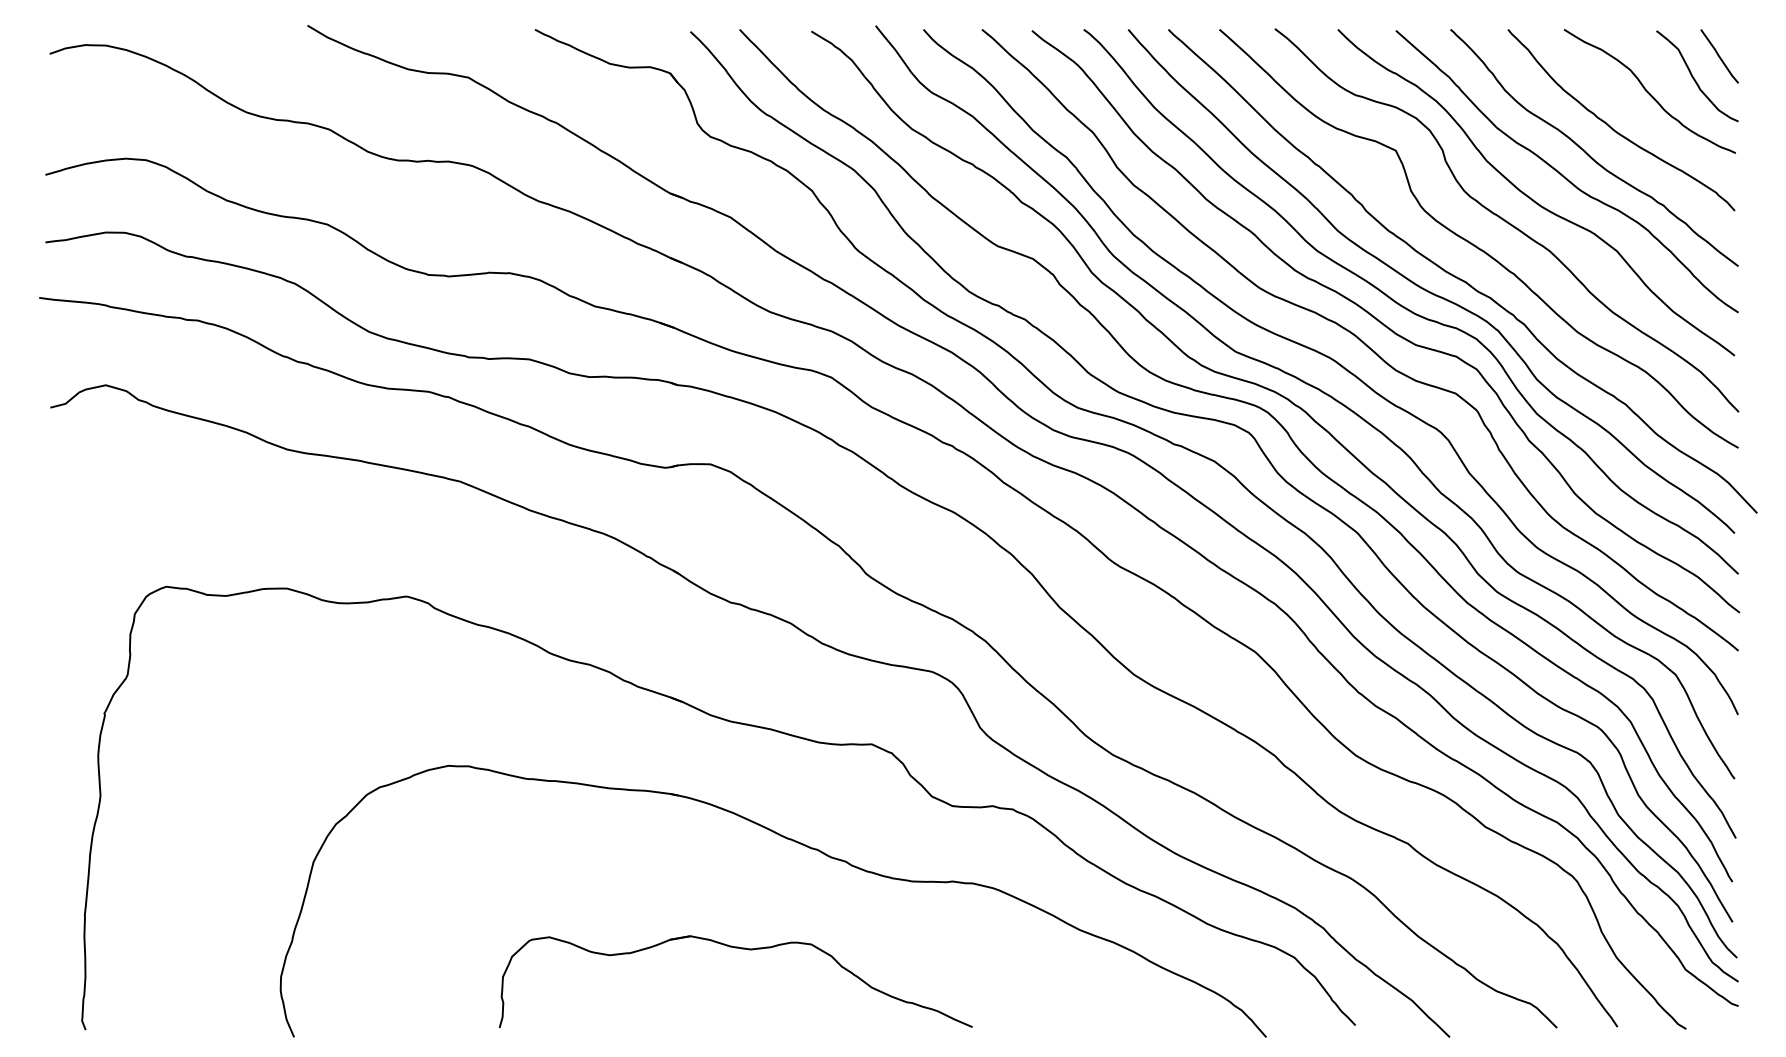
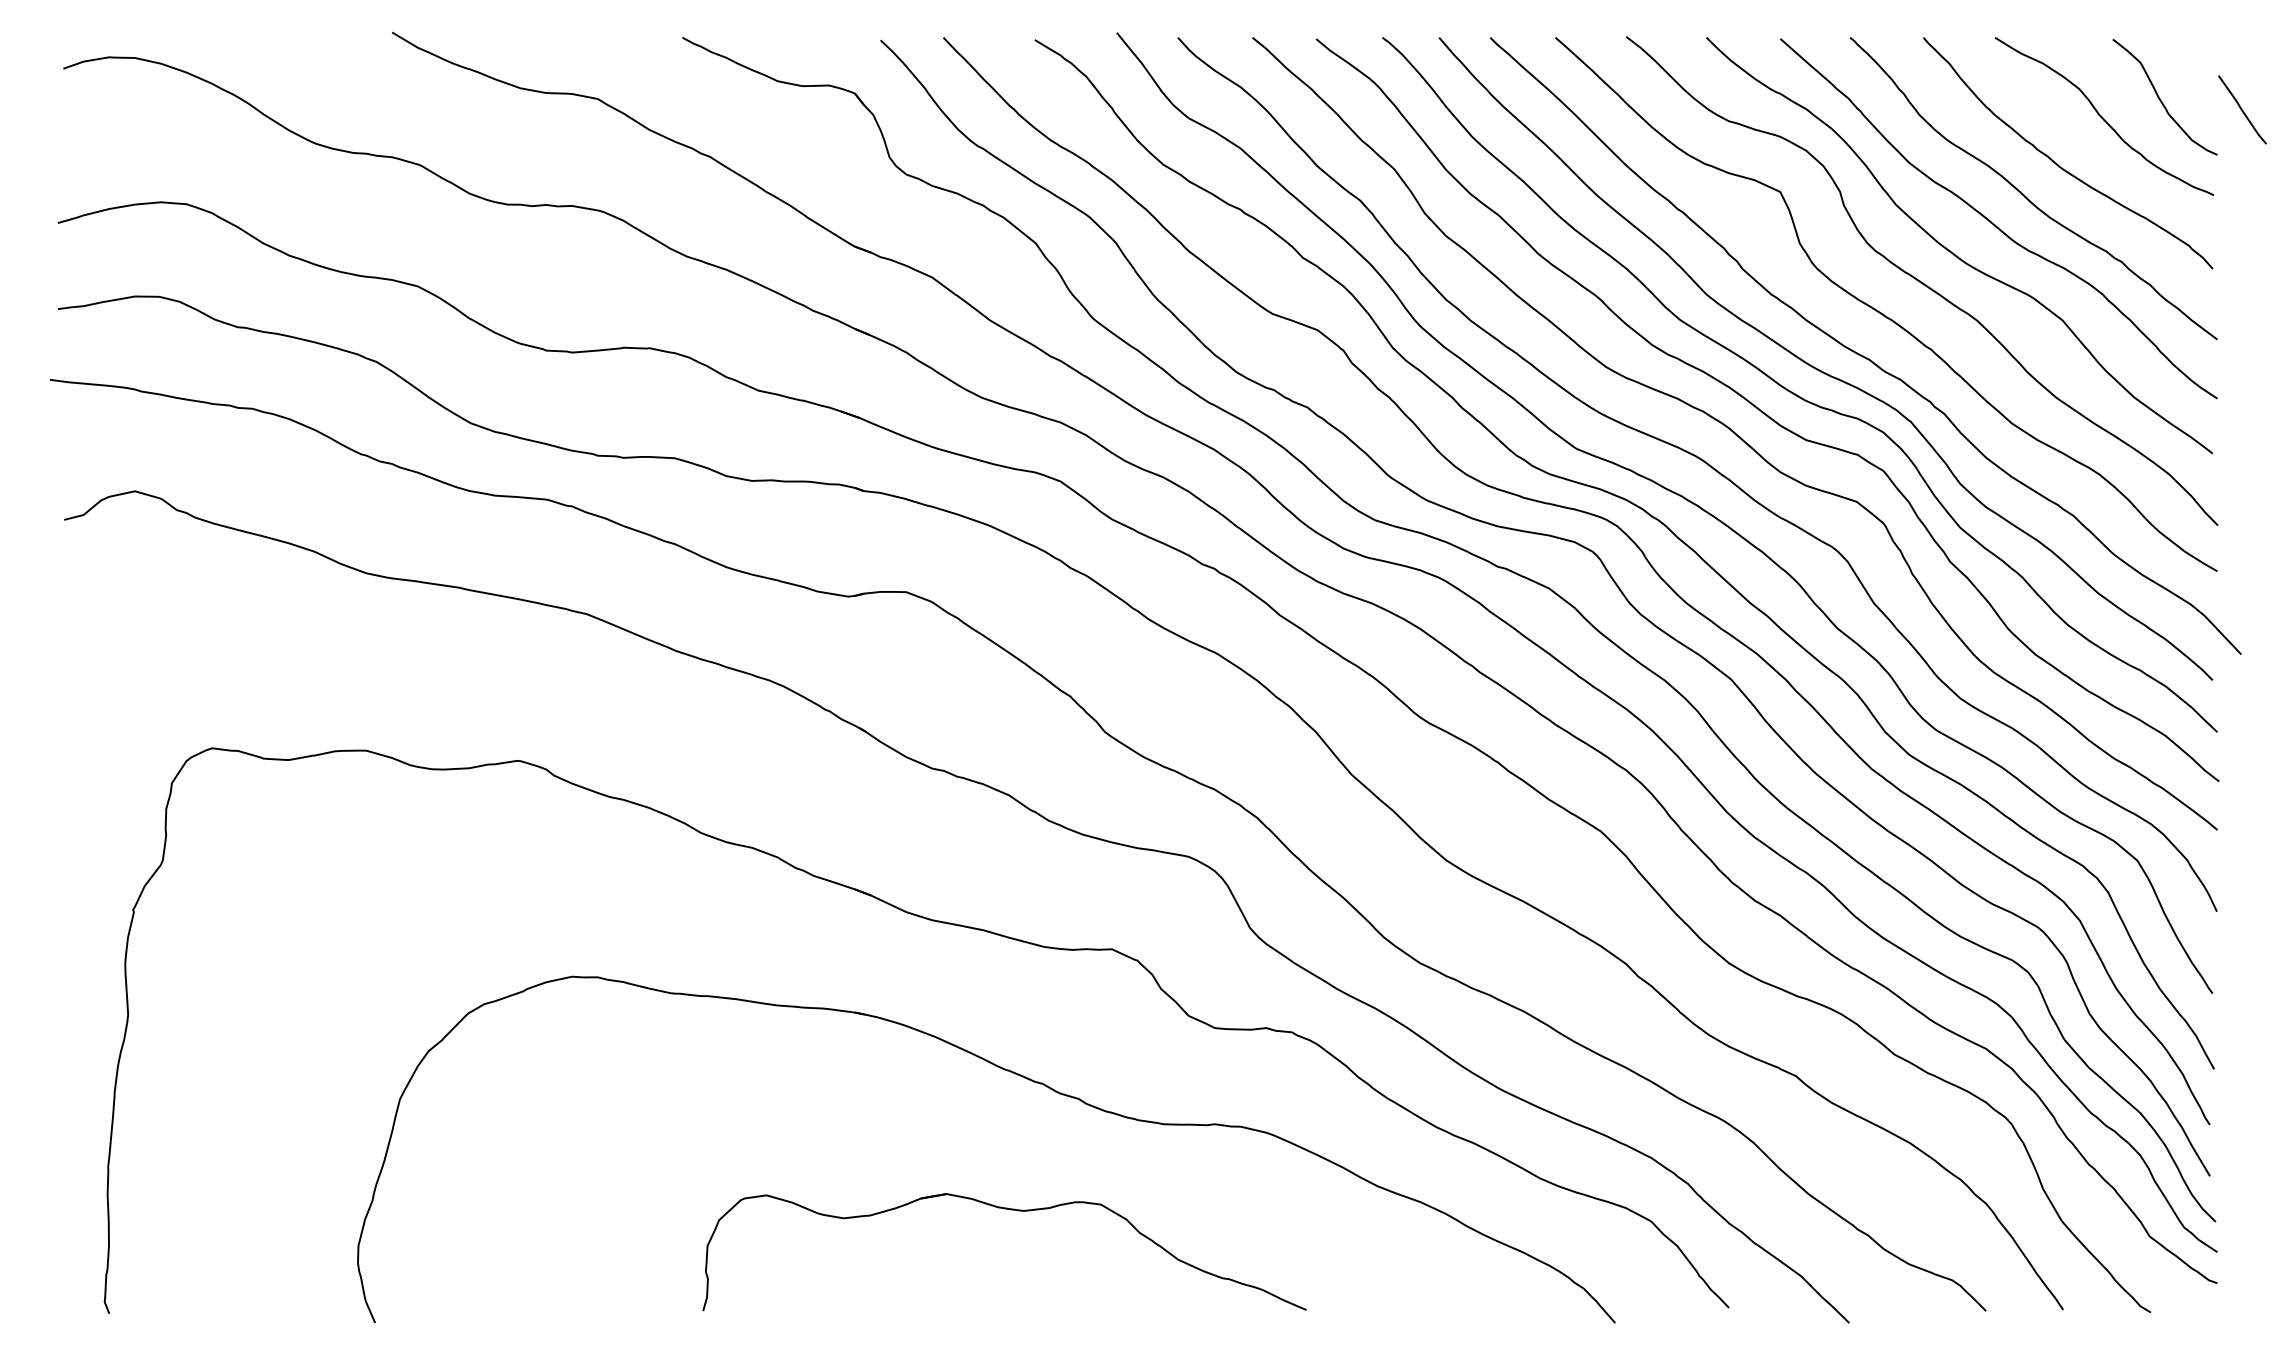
line: (1719, 56) -> (2242, 109), moved
part: (740, 949) -> (1010, 1210), moved

